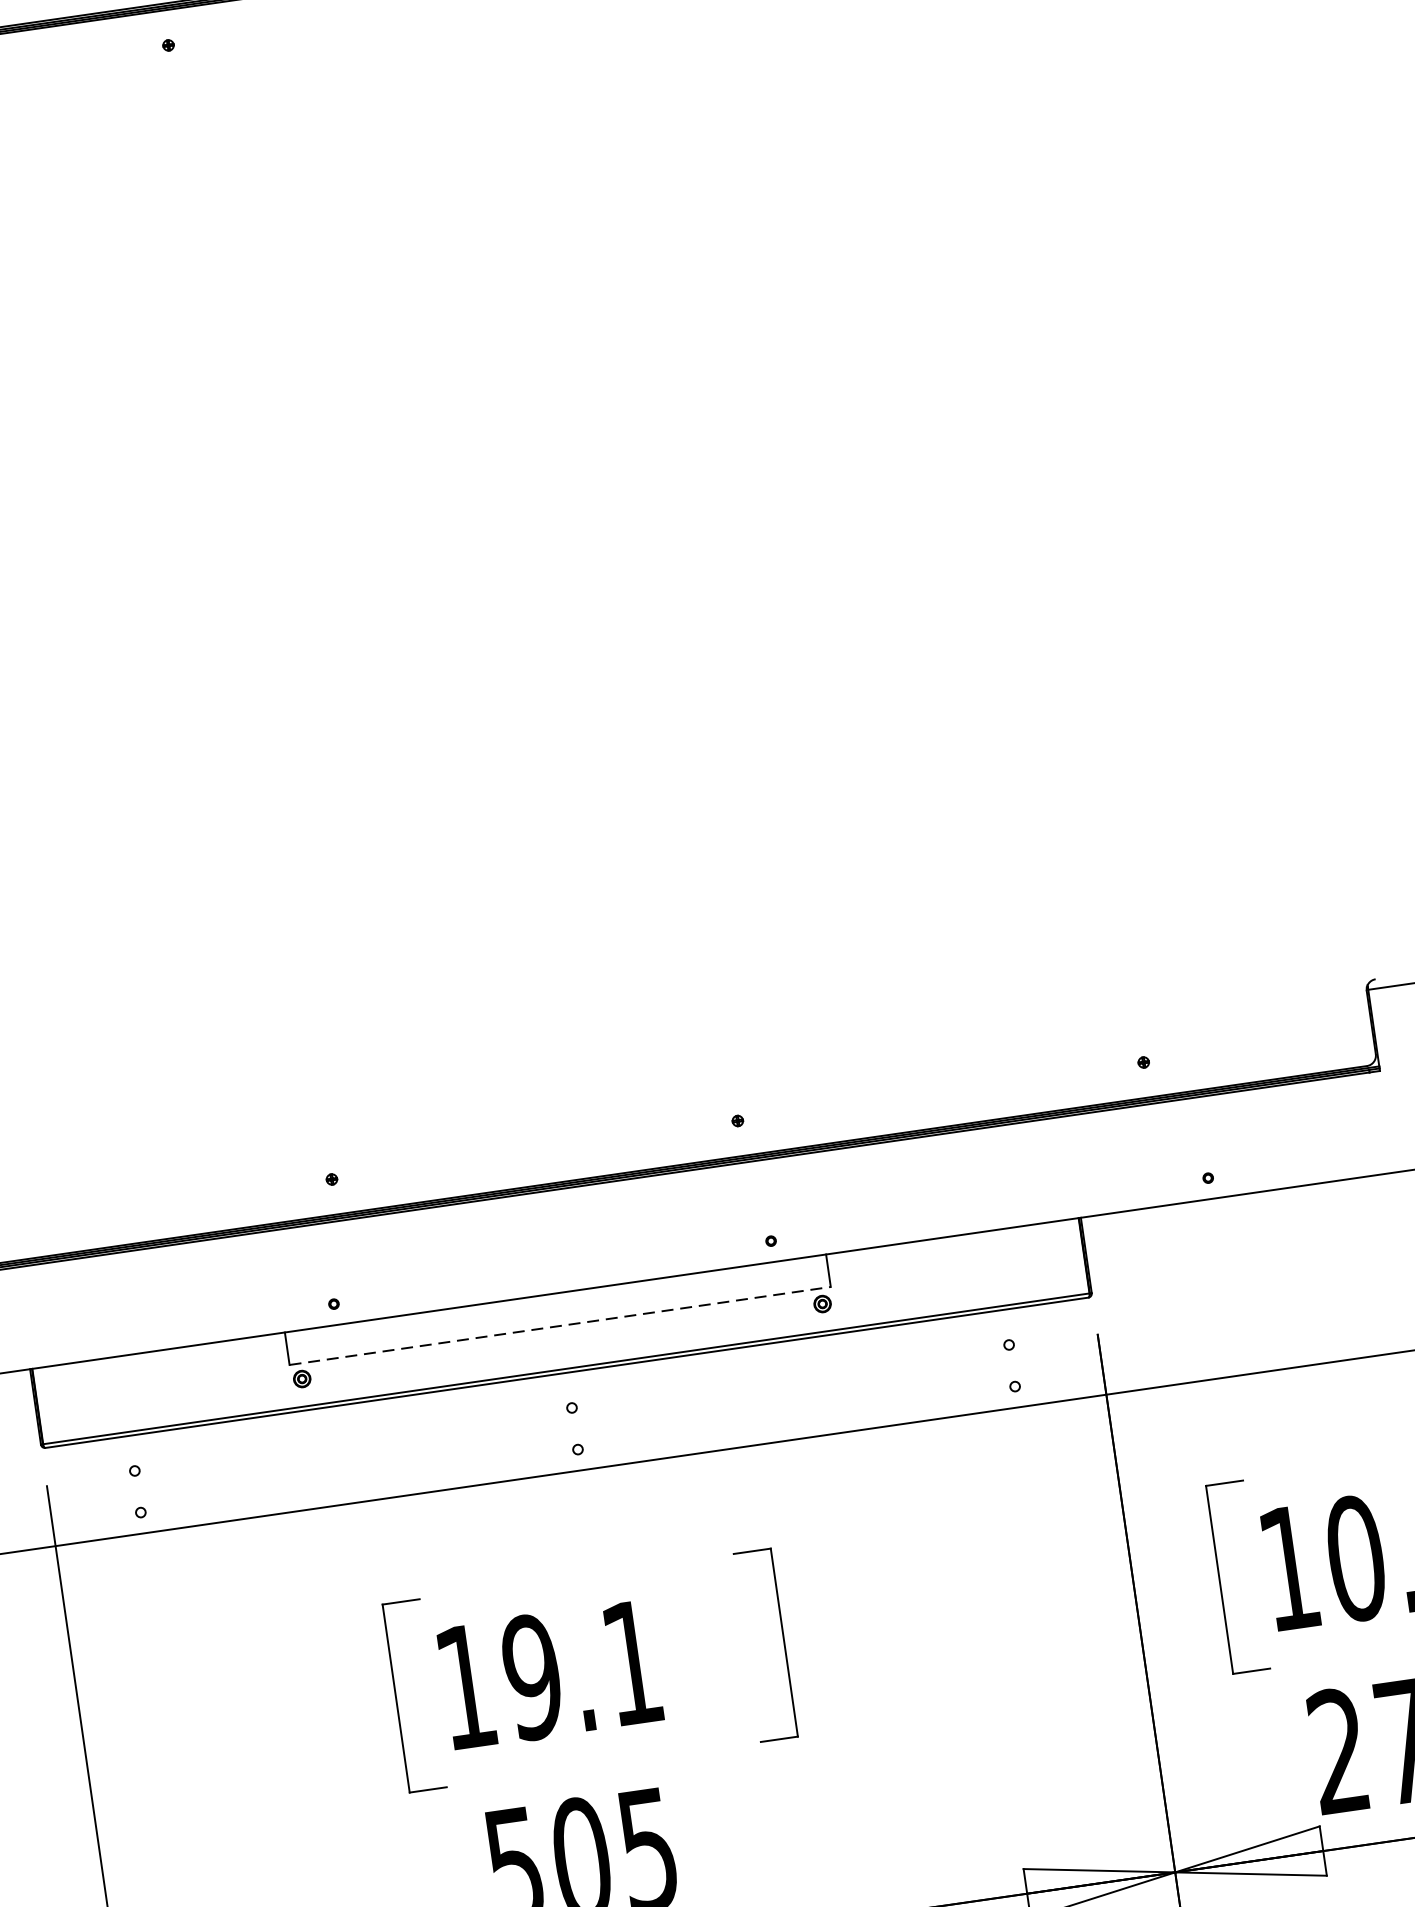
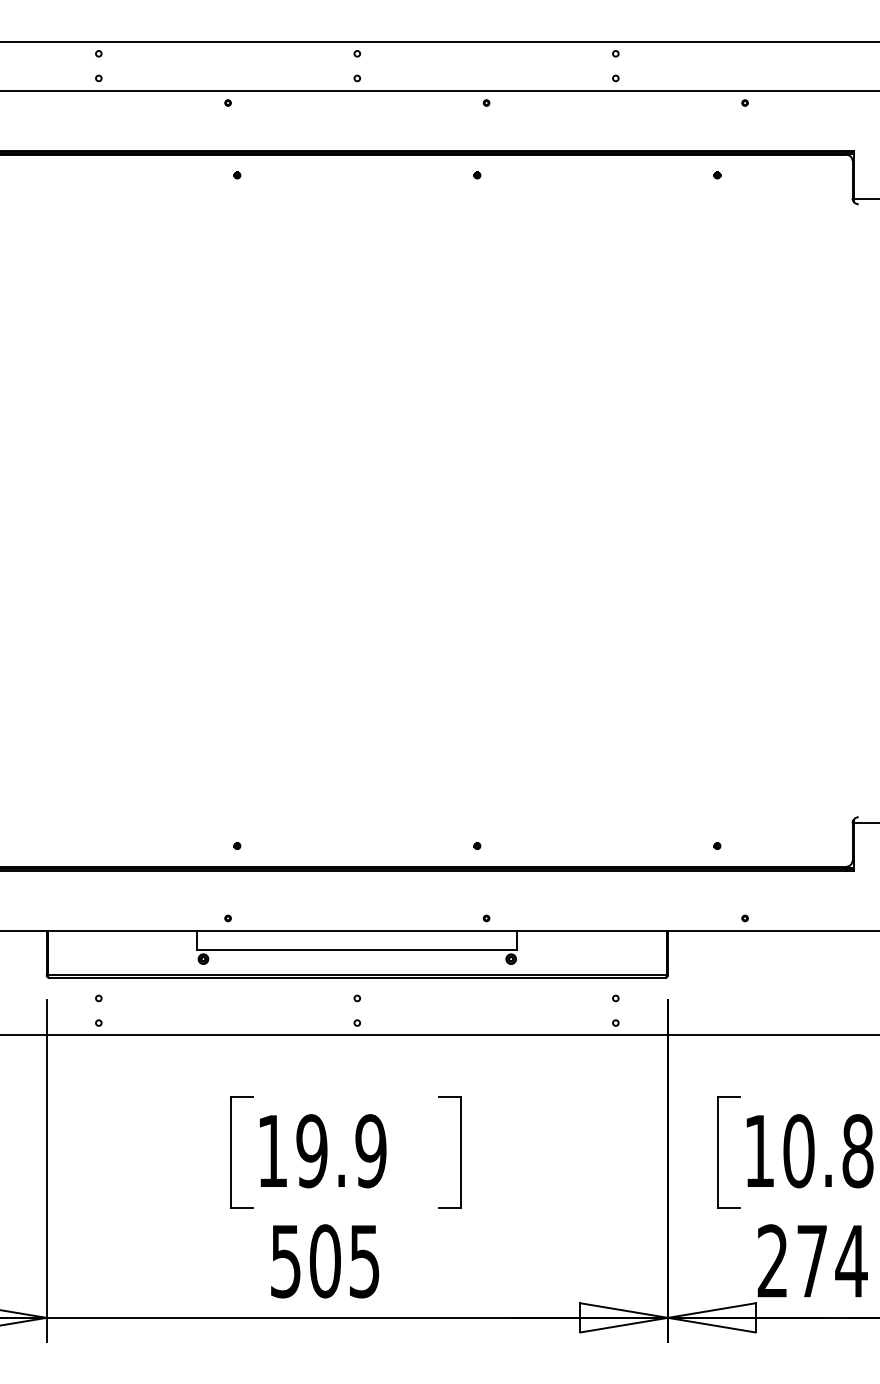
line: (560, 1325) -> (357, 949), dashed -> solid
text: (631, 1663) -> (370, 1151), 19.1 -> 19.9

